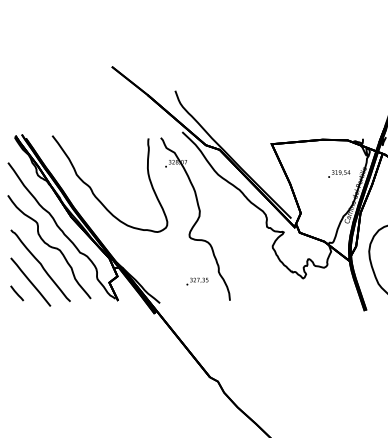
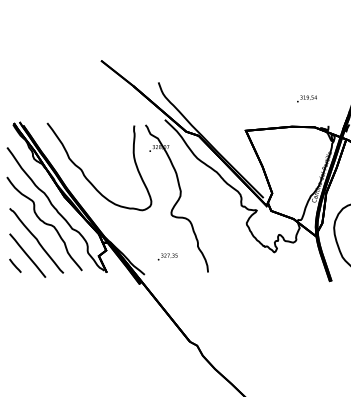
text: (339, 173) -> (307, 98), moved
text: (197, 281) -> (167, 256), moved

